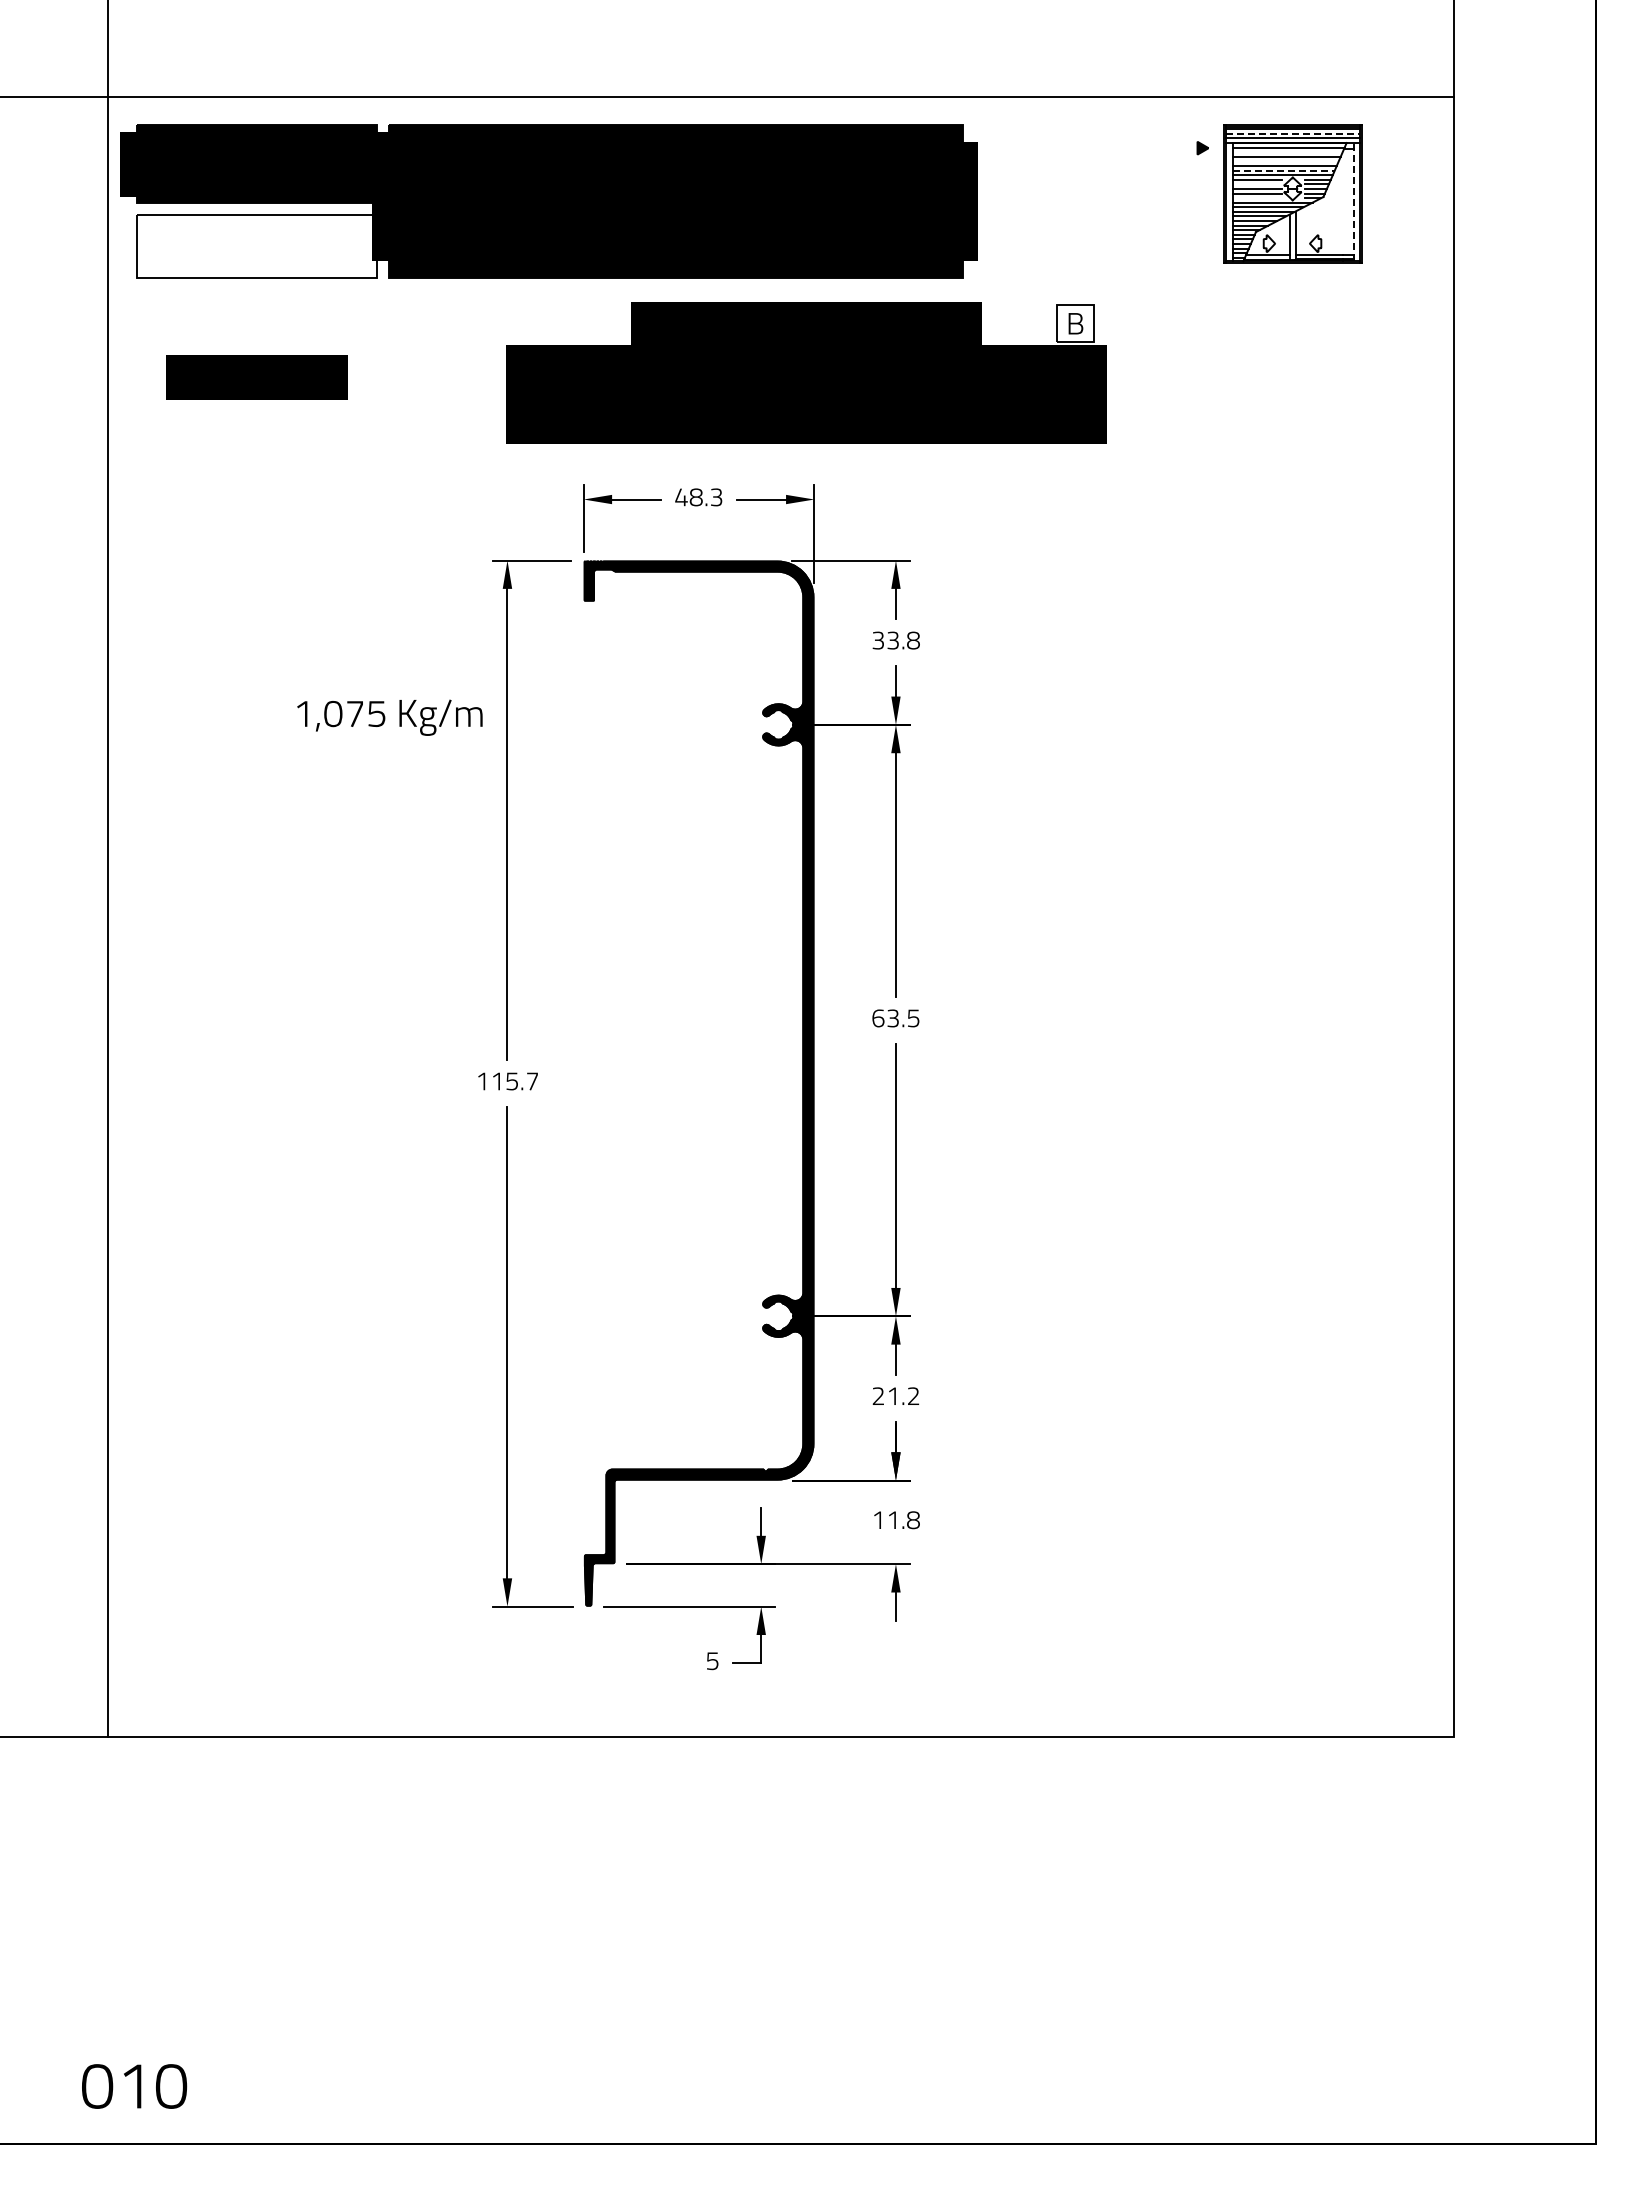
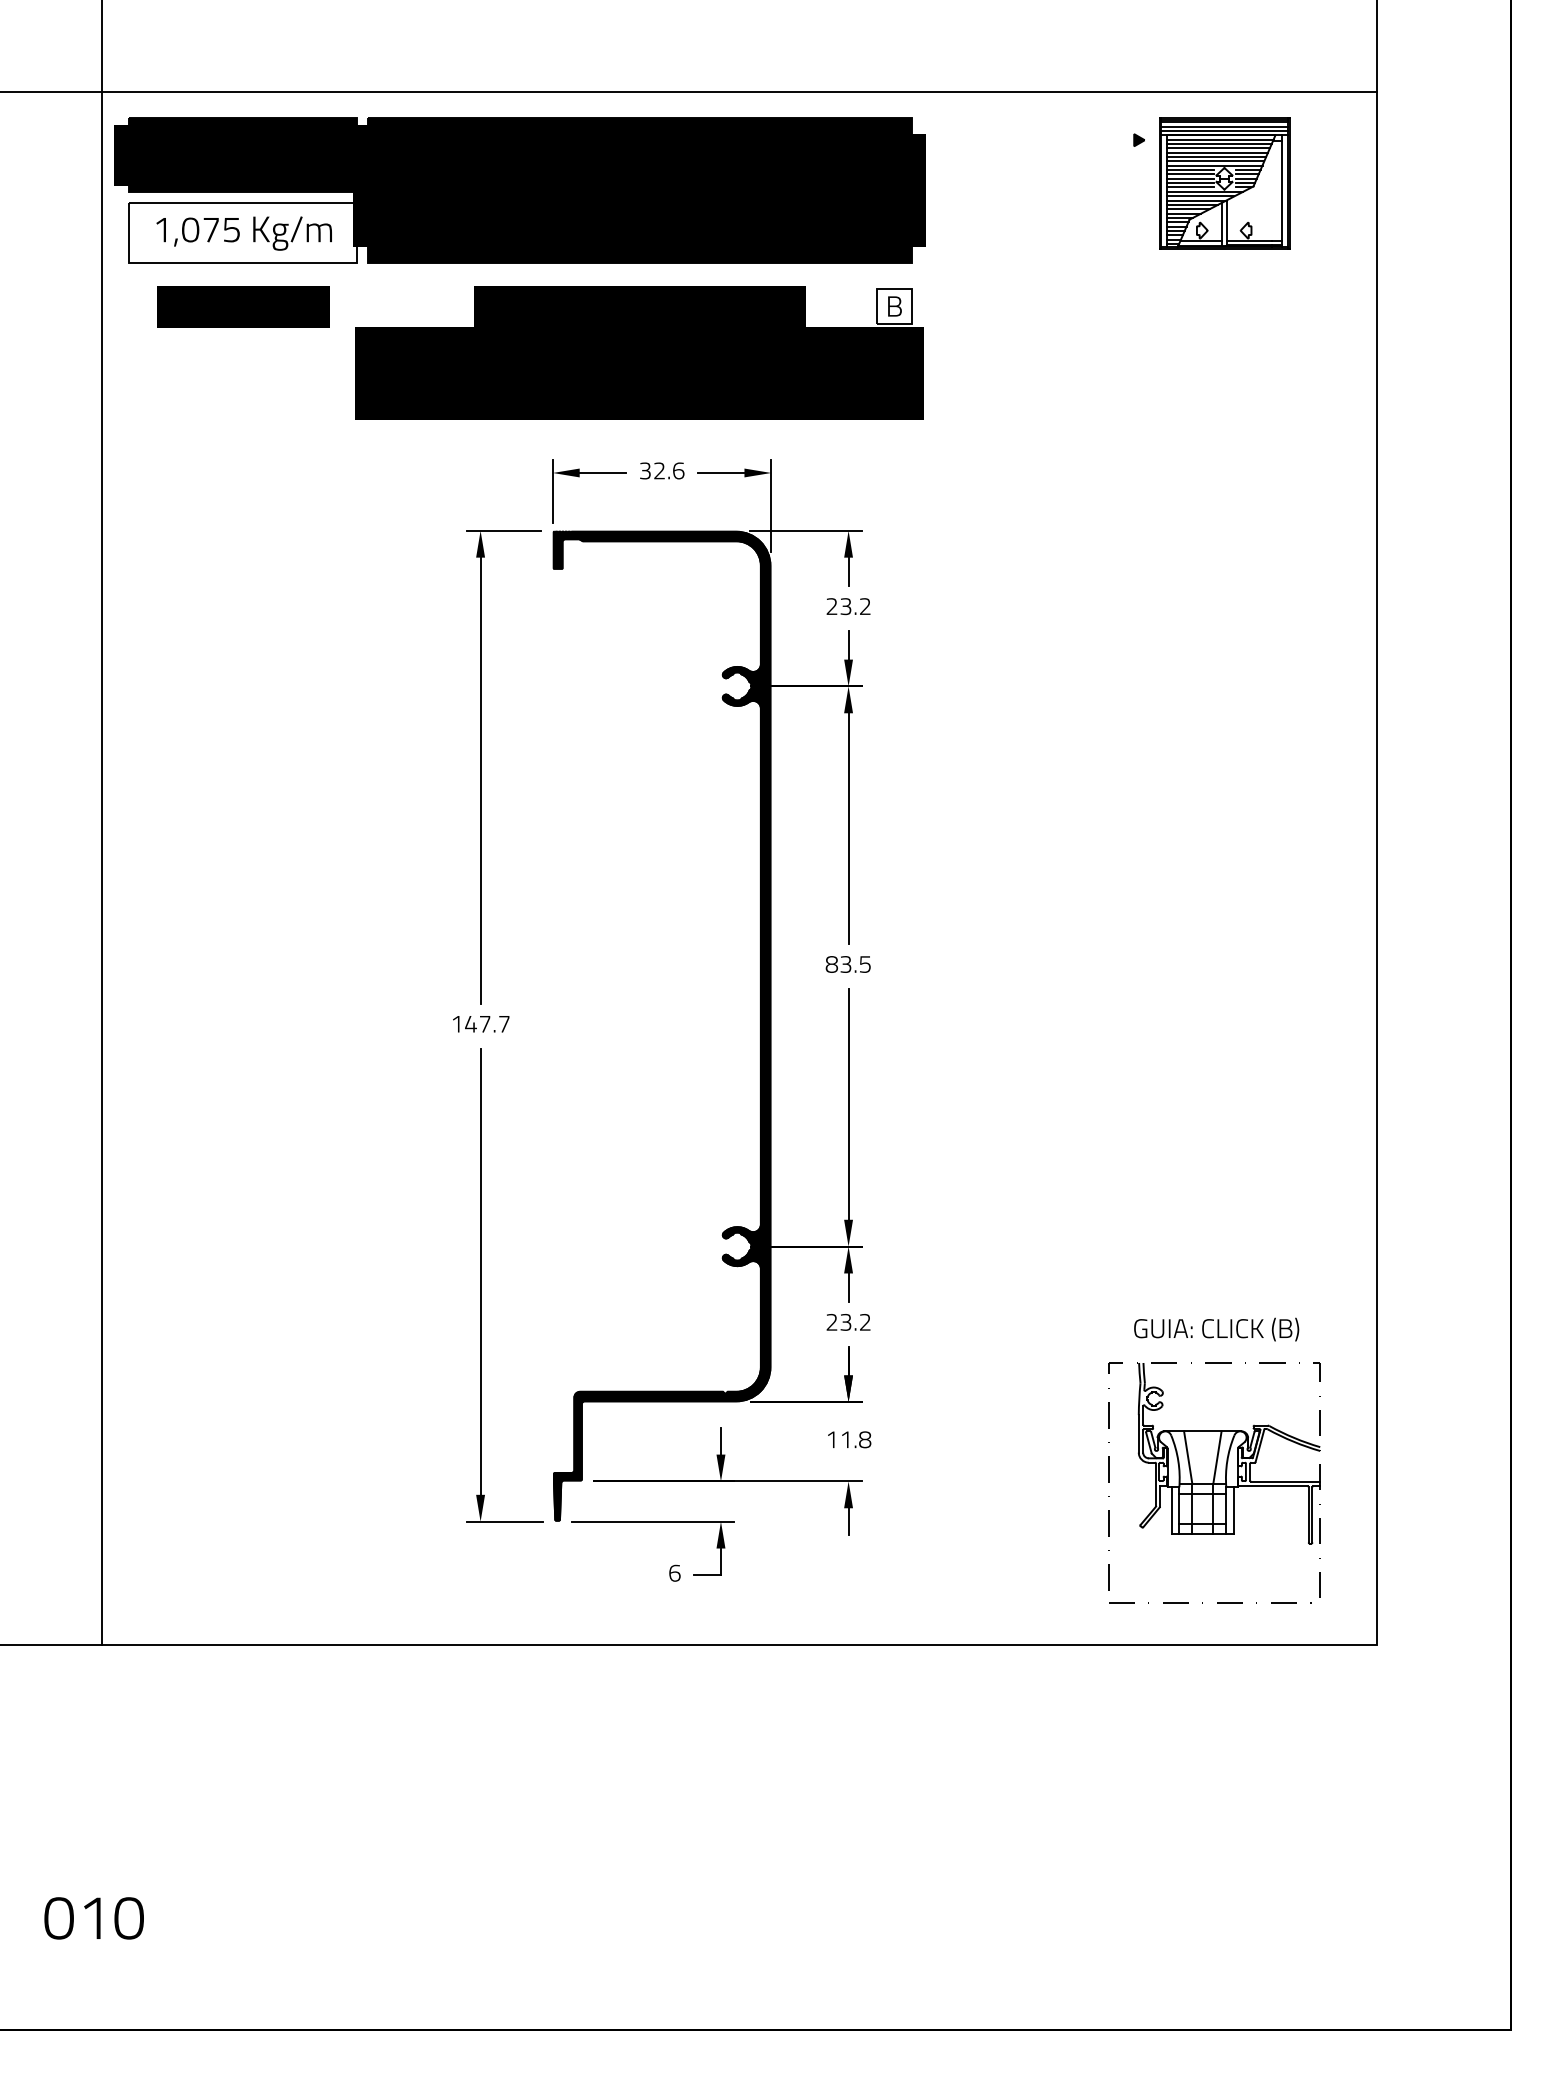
line: (1293, 133) -> (1225, 126), dashed -> solid
line: (1287, 152) -> (1219, 144), added
line: (1285, 161) -> (1217, 152), added
line: (1284, 170) -> (1216, 161), dashed -> solid
line: (1257, 184) -> (1191, 174), added
line: (1257, 198) -> (1191, 187), added
line: (1353, 201) -> (1281, 190), dashed -> solid
part: (806, 372) -> (639, 352), moved
text: (256, 377) -> (242, 307), moved
text: (698, 497) -> (661, 471), 48.3 -> 32.6
text: (896, 640) -> (849, 606), 33.8 -> 23.2
text: (389, 717) -> (243, 233), moved
text: (877, 1018) -> (831, 964), 63.5 -> 83.5
text: (504, 1081) -> (477, 1024), 115.7 -> 147.7
text: (892, 1396) -> (845, 1322), 21.2 -> 23.2
part: (1281, 1541) -> (1213, 1459), added
text: (712, 1660) -> (674, 1572), 5 -> 6
text: (134, 2086) -> (94, 1918), moved

